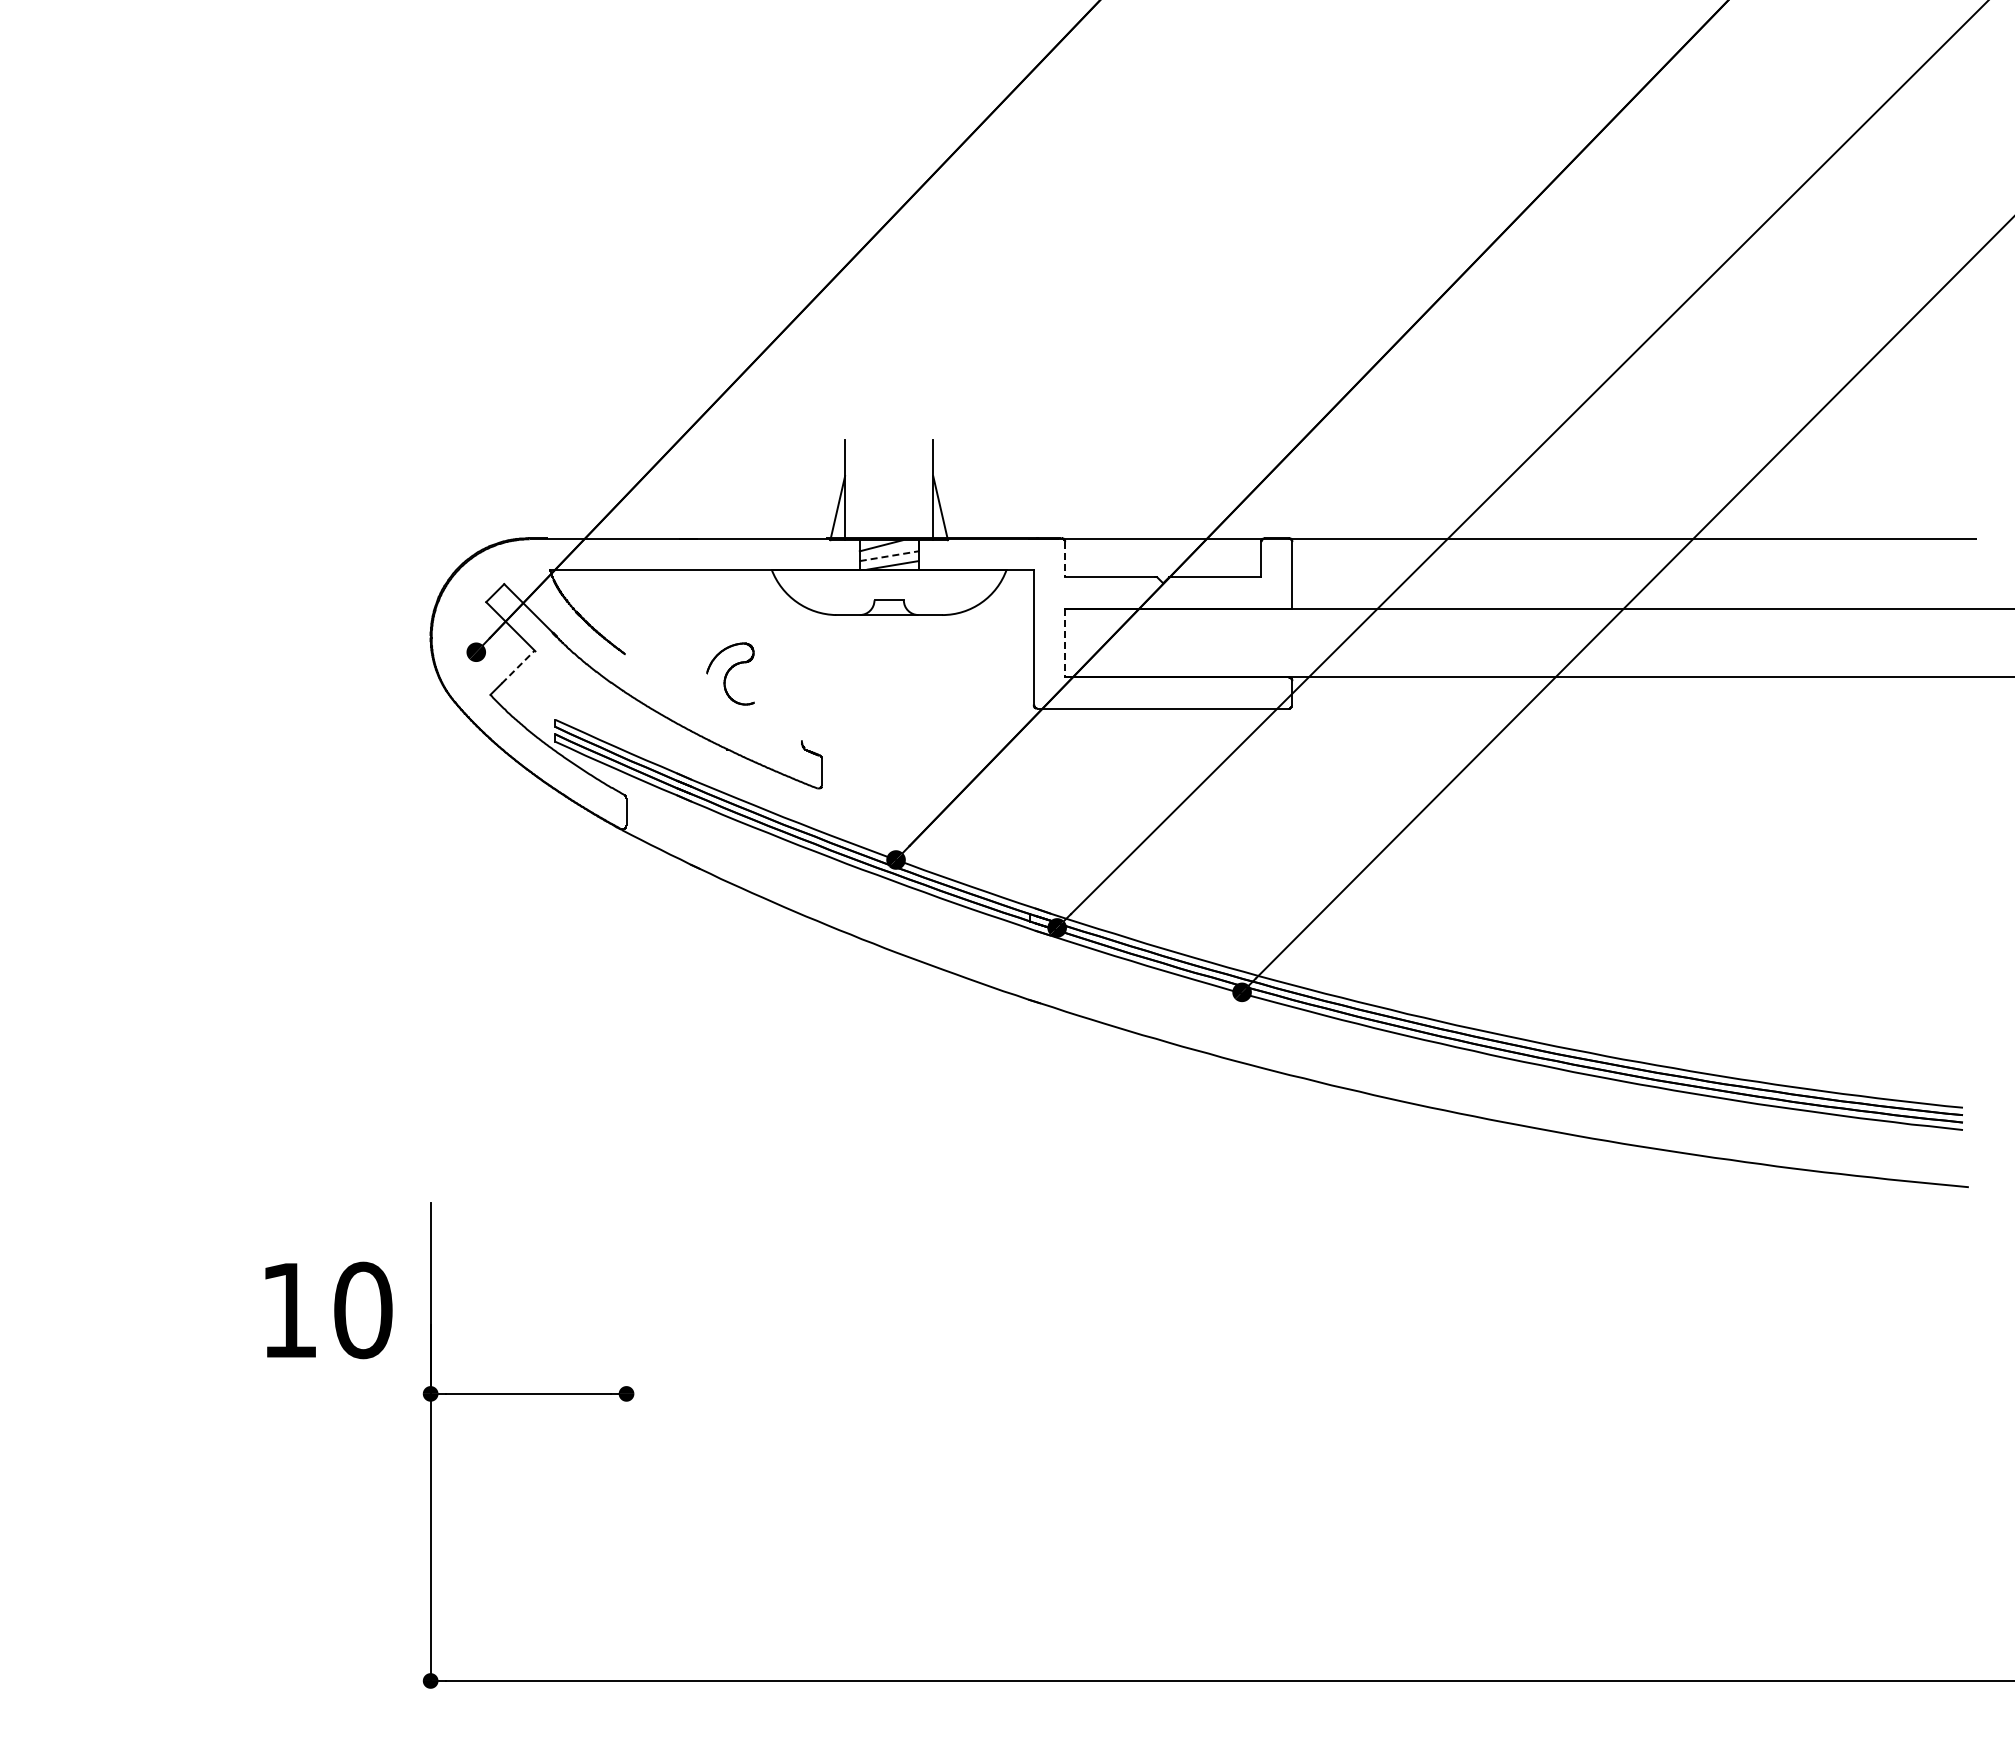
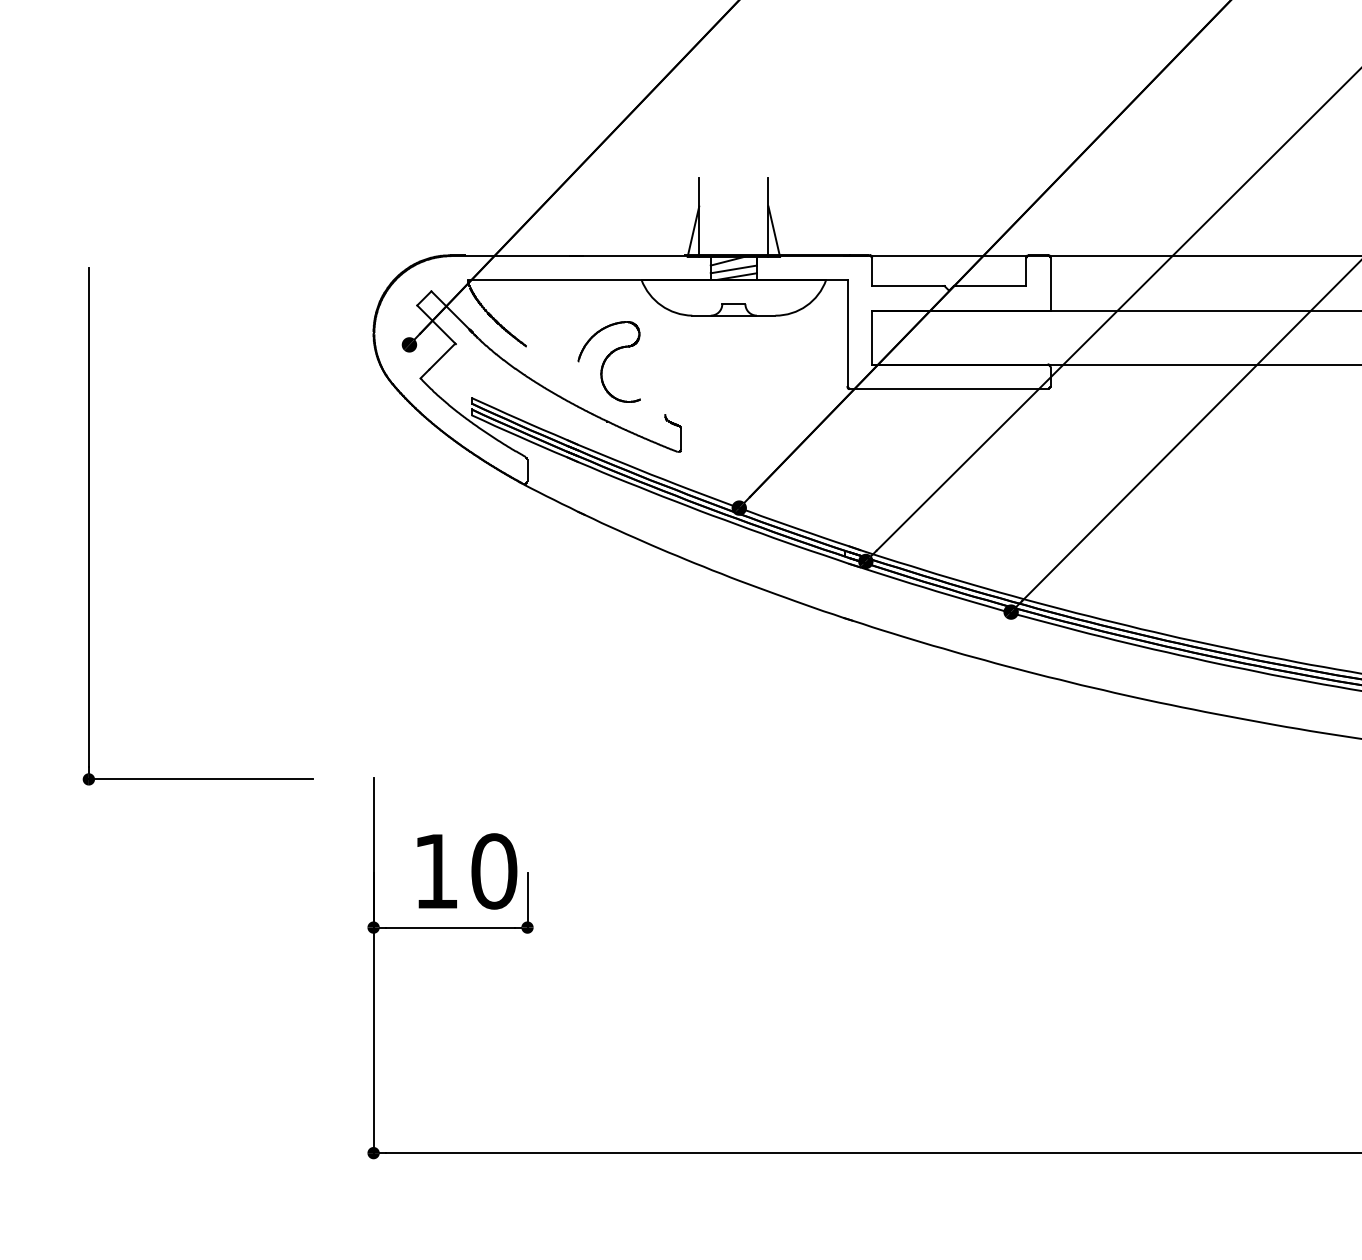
line: (889, 556) -> (734, 269), dashed -> solid
line: (1065, 559) -> (872, 272), dashed -> solid
line: (1065, 643) -> (872, 338), dashed -> solid
line: (518, 666) -> (442, 356), dashed -> solid
part: (730, 673) -> (609, 361), size x1.67
part: (68, 883) -> (89, 526), added
text: (328, 1310) -> (466, 871), moved
line: (626, 1358) -> (527, 899), added

